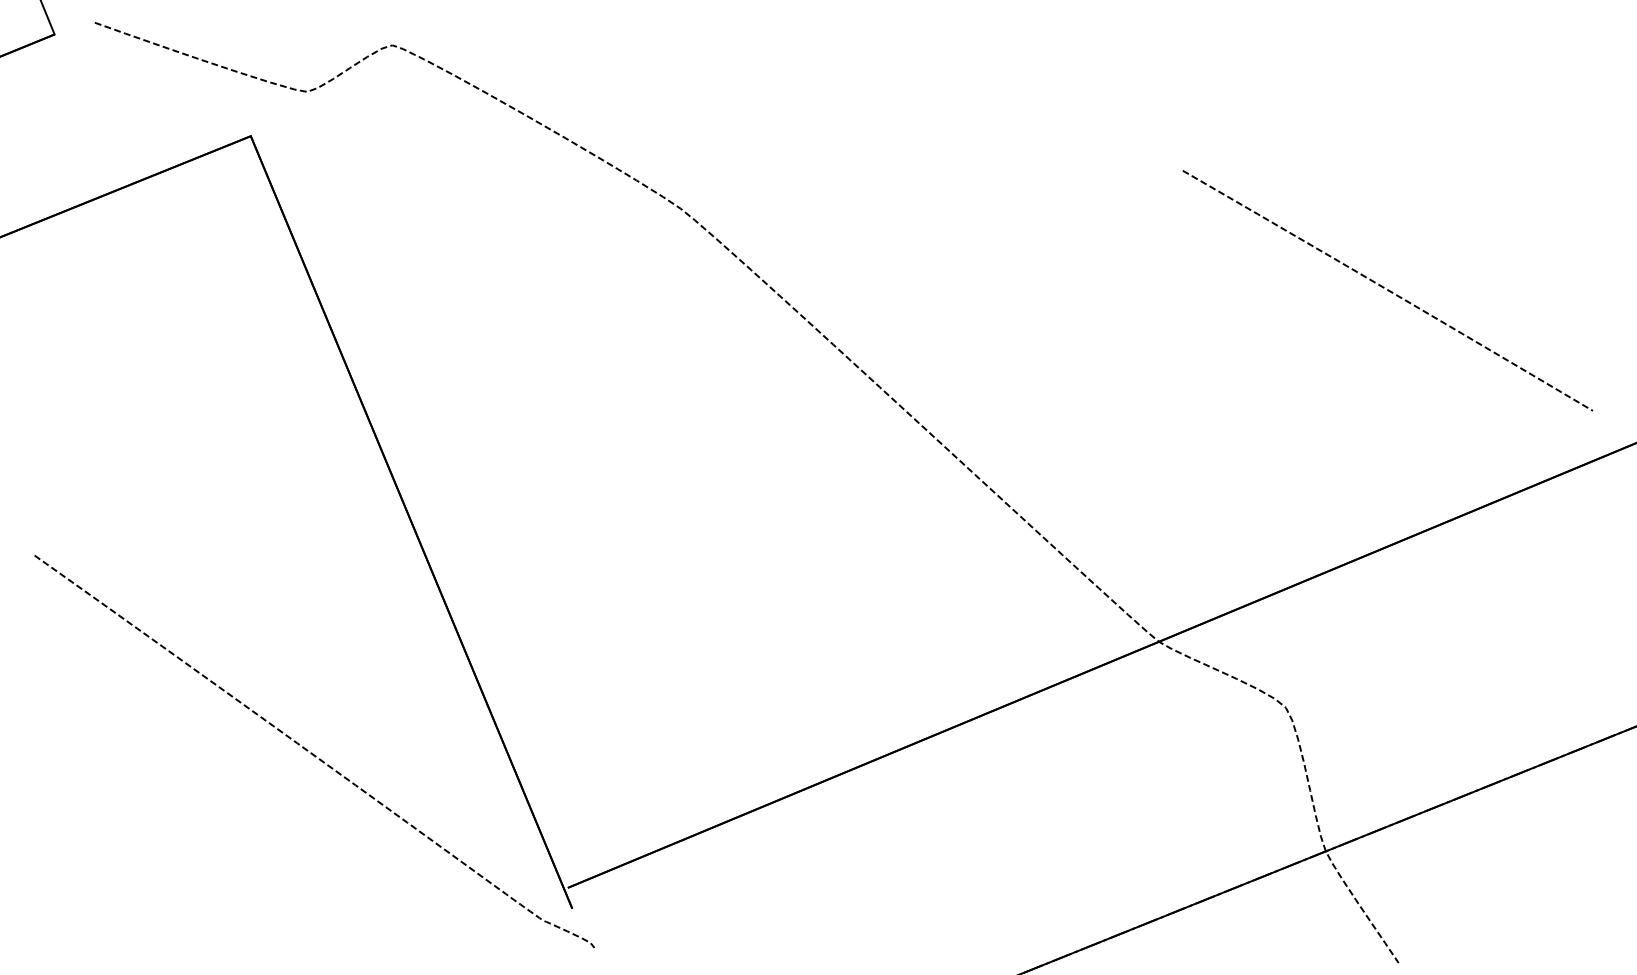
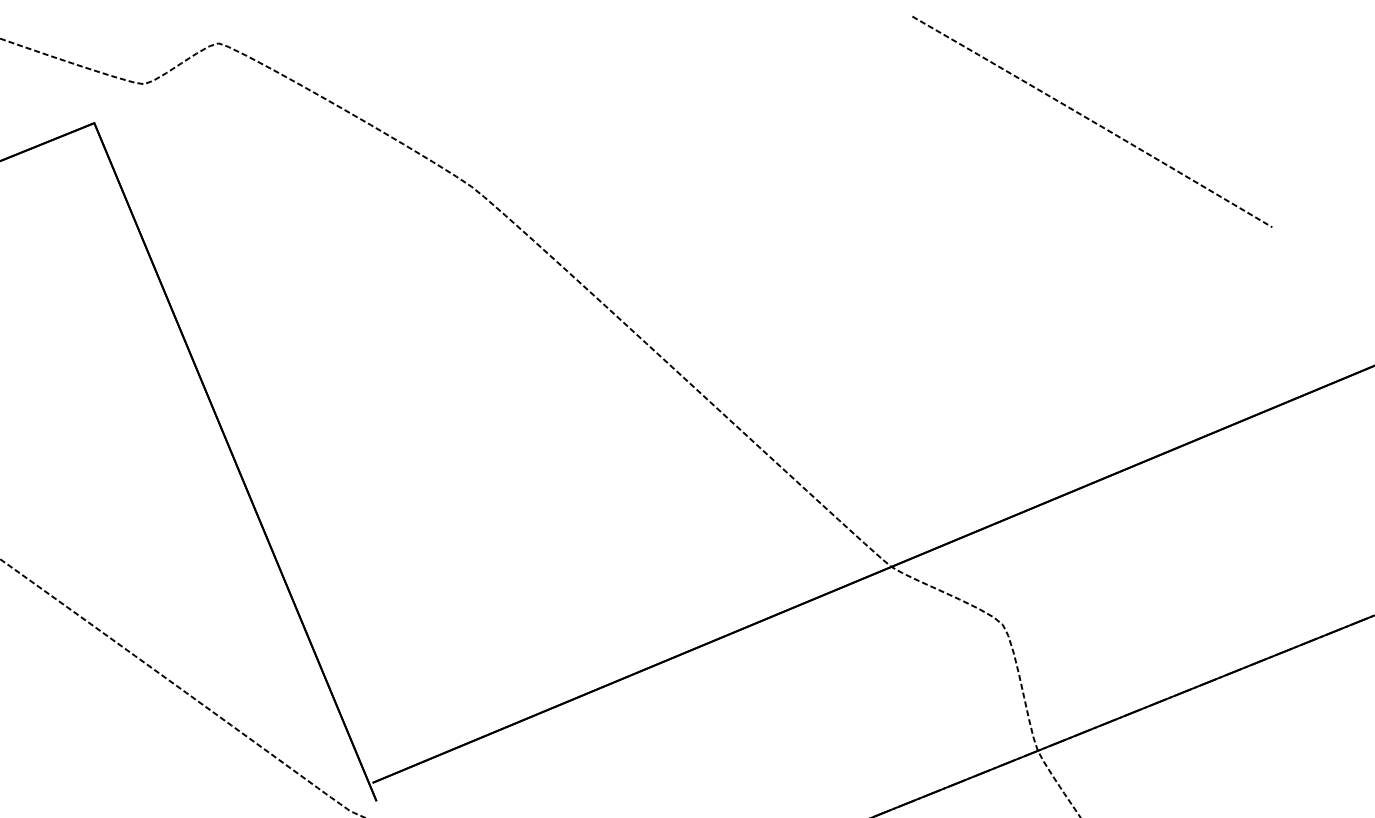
curve: (1387, 290) -> (1092, 121), moved

